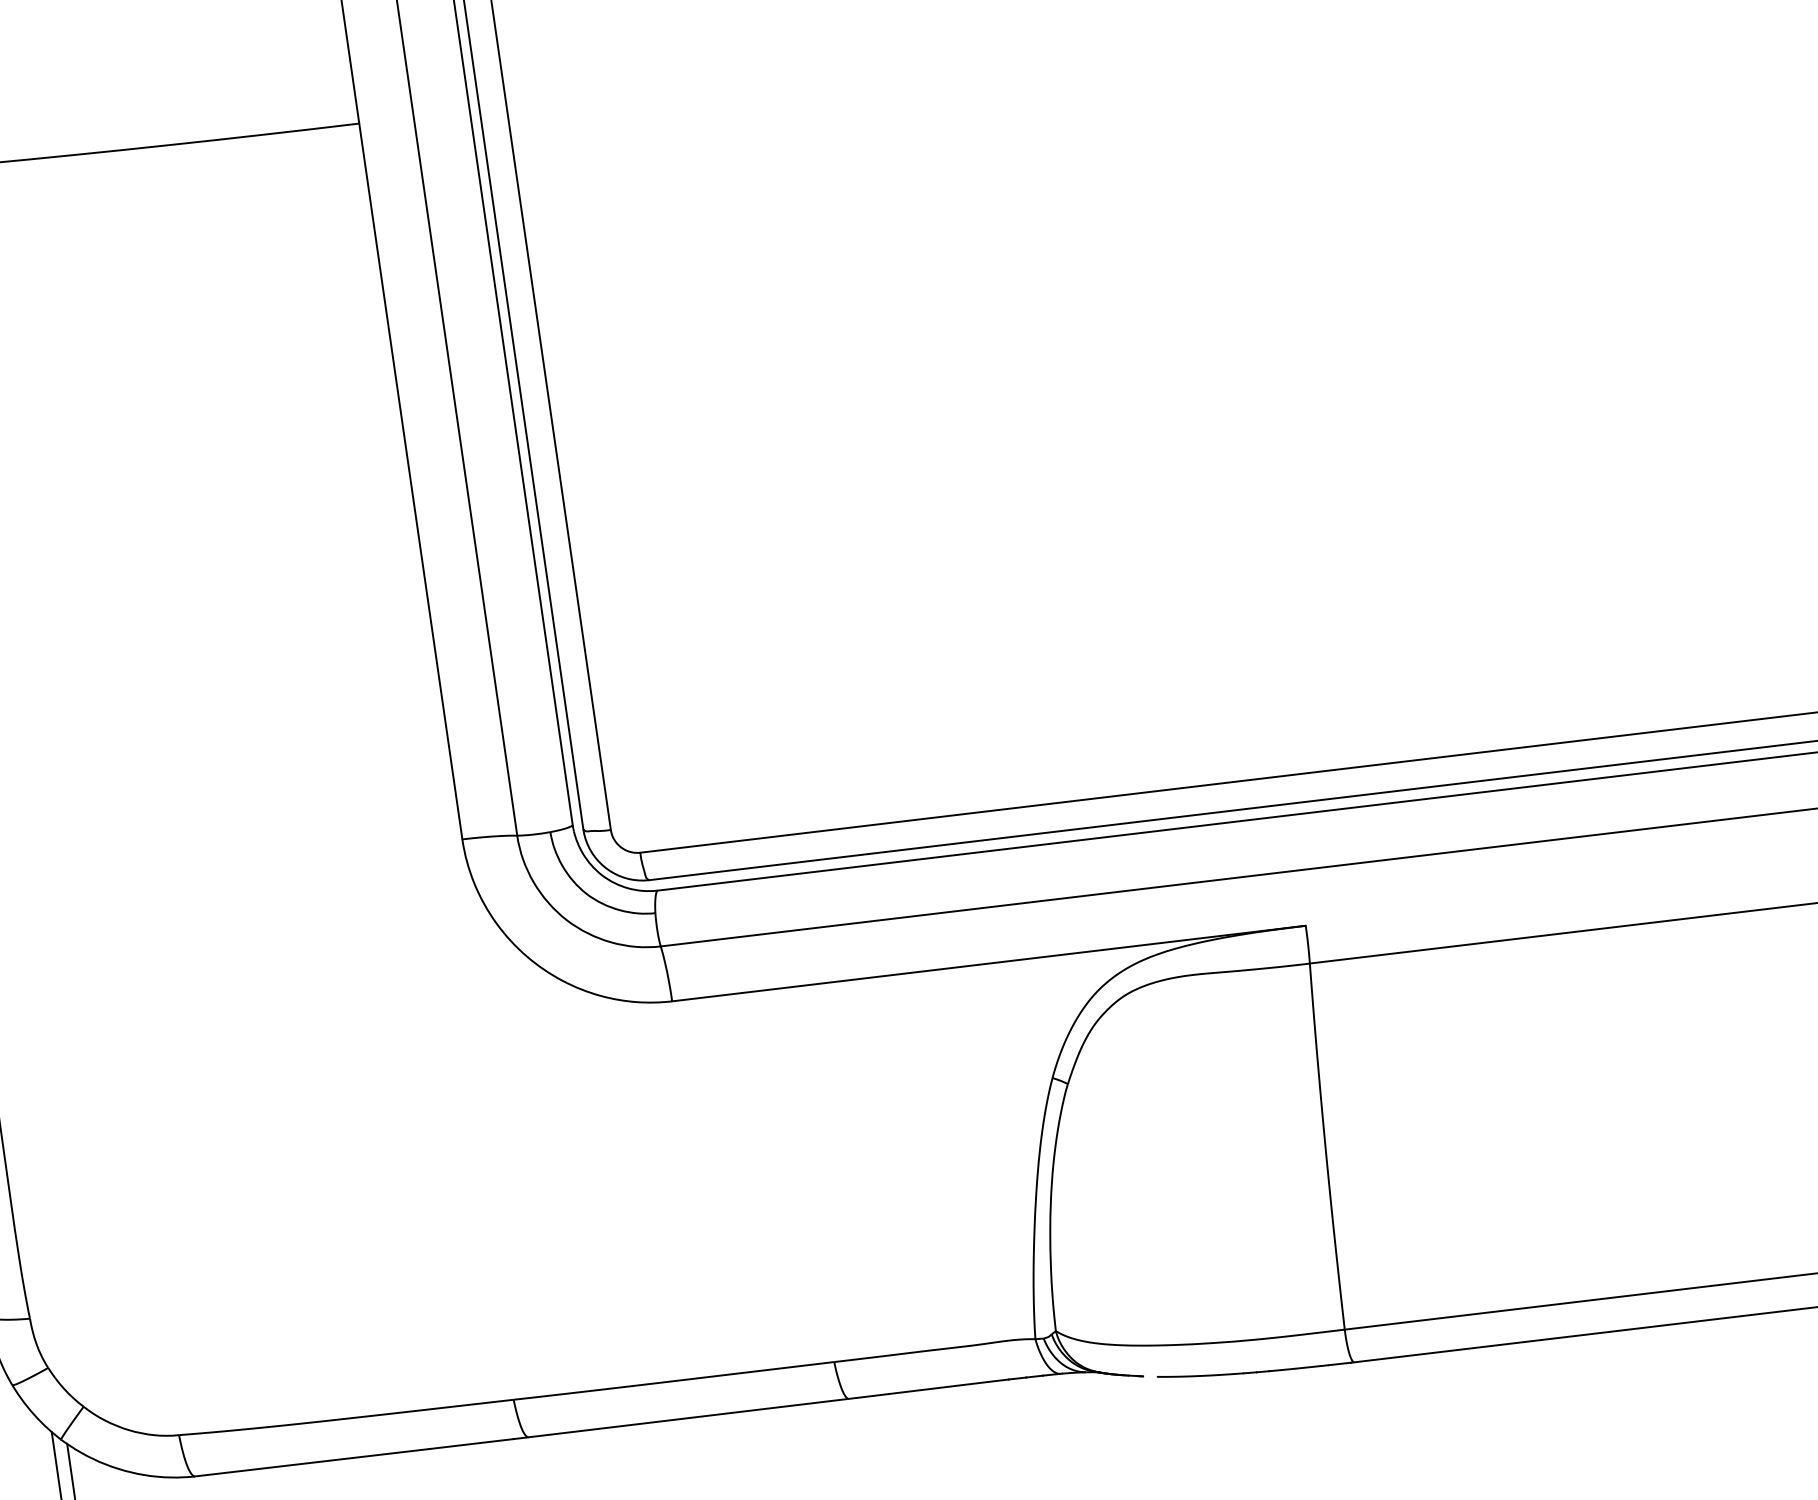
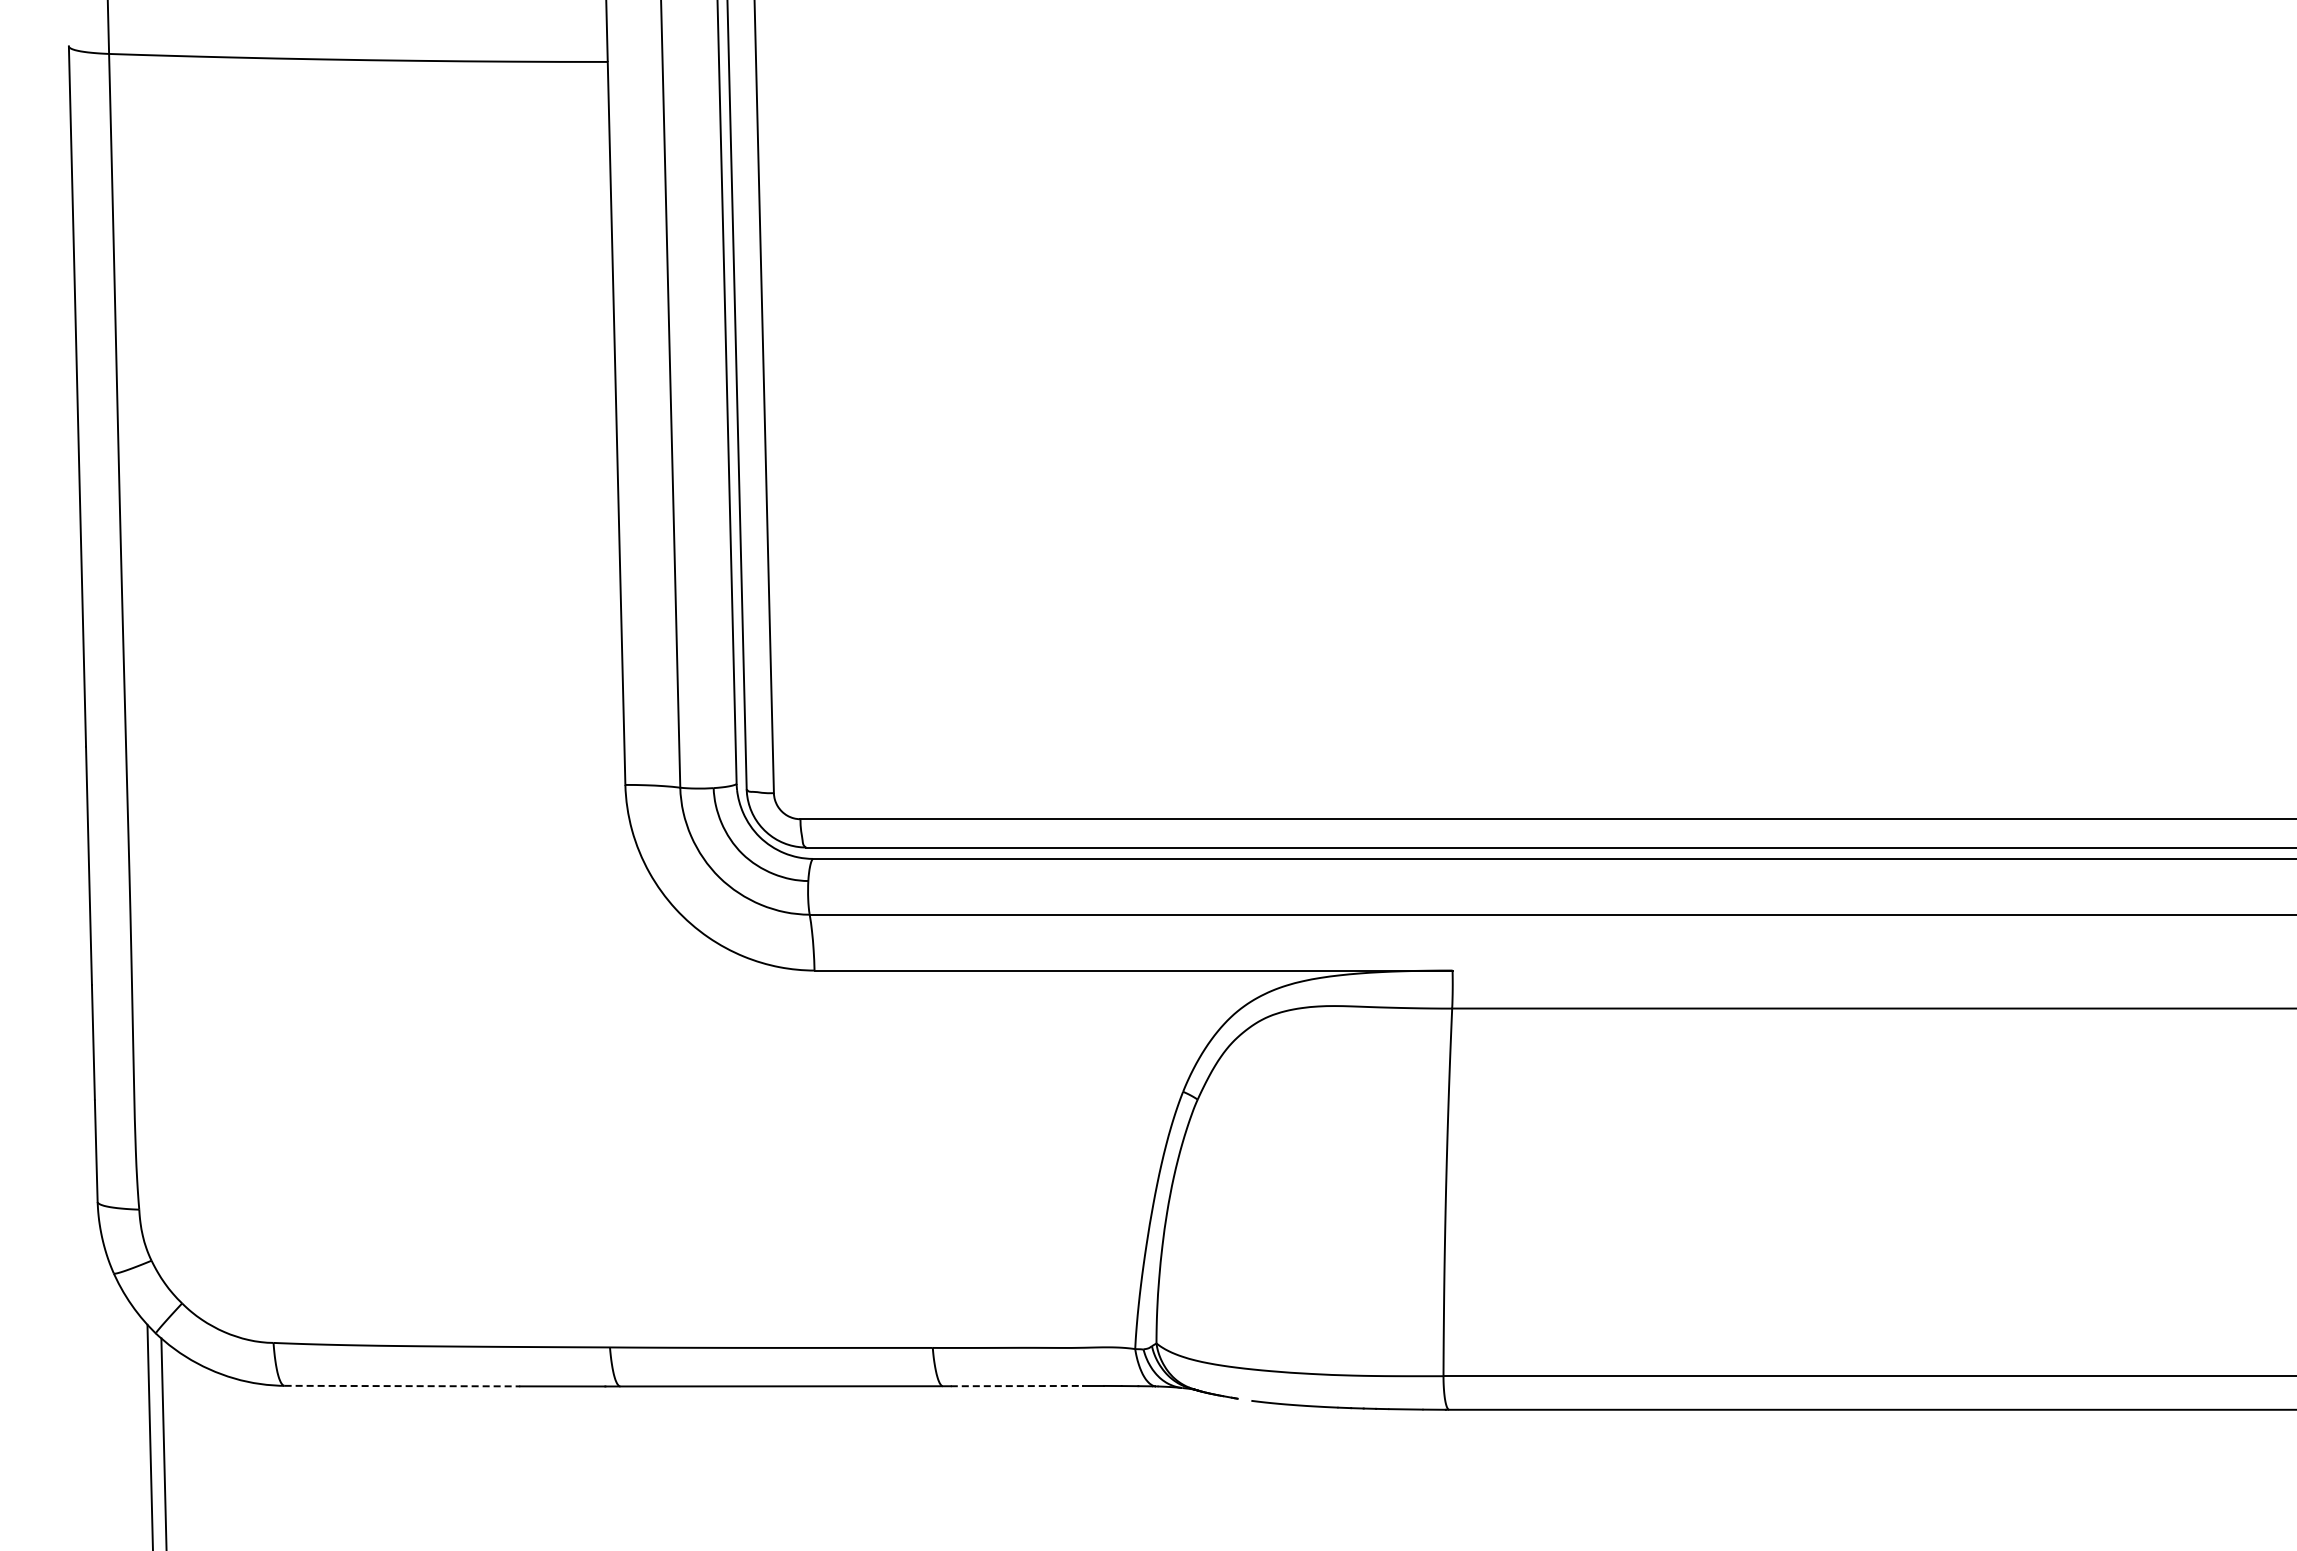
line: (922, 1390) -> (1017, 1386), solid -> dashed
line: (312, 1463) -> (402, 1386), solid -> dashed

